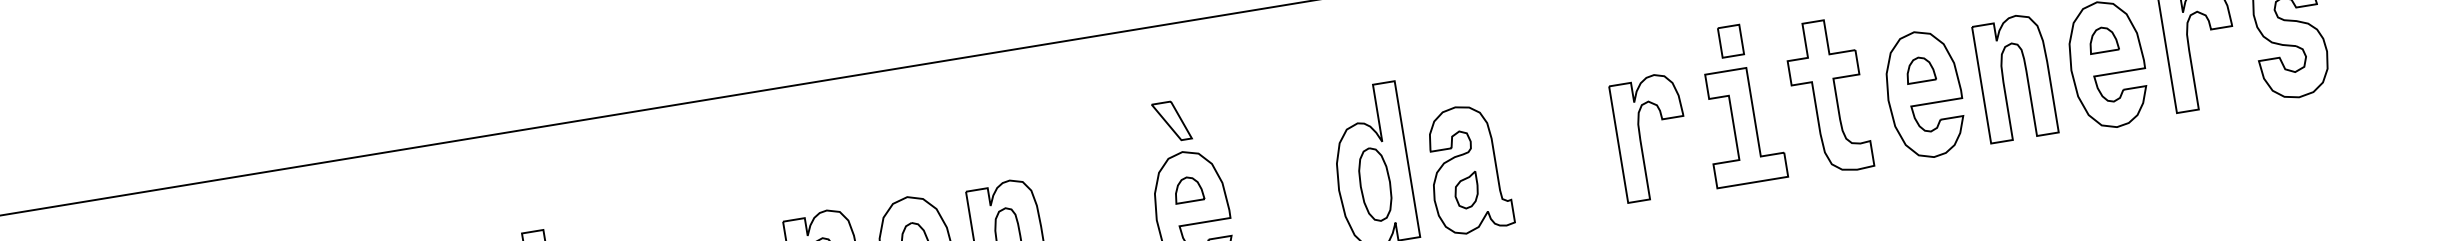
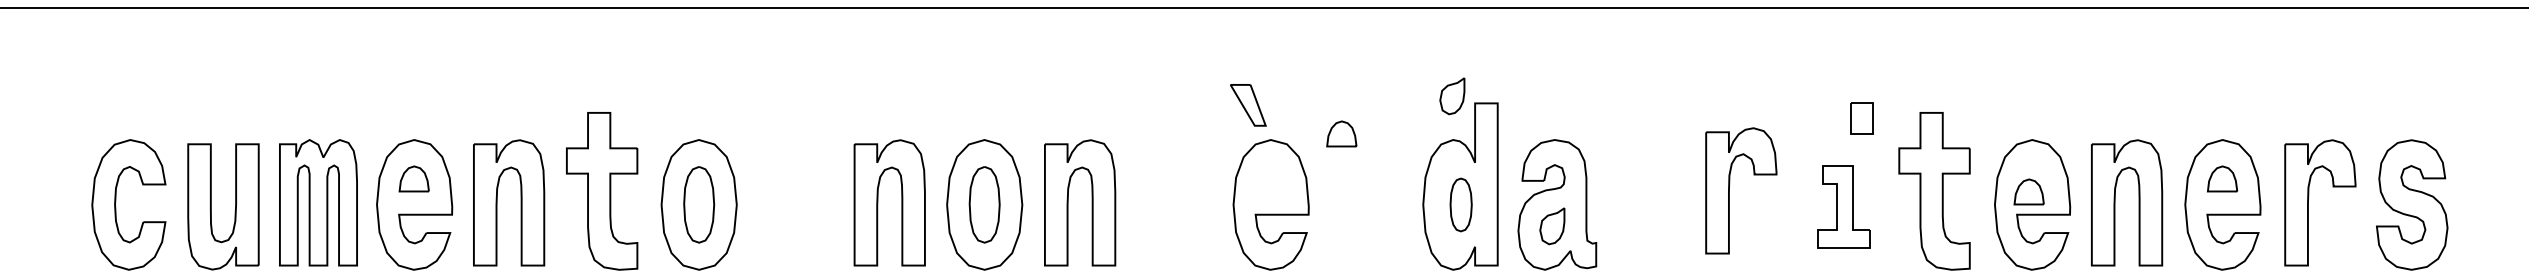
part: (1730, 41) -> (1861, 118), moved
part: (1919, 69) -> (2028, 191), moved
part: (1350, 81) -> (1452, 96), added
part: (1172, 121) -> (1248, 105), moved
part: (1743, 125) -> (1843, 206), size x0.7
part: (1640, 138) -> (1729, 190), moved
part: (1375, 184) -> (1461, 204), size x0.7
part: (1188, 189) -> (1341, 133), moved

